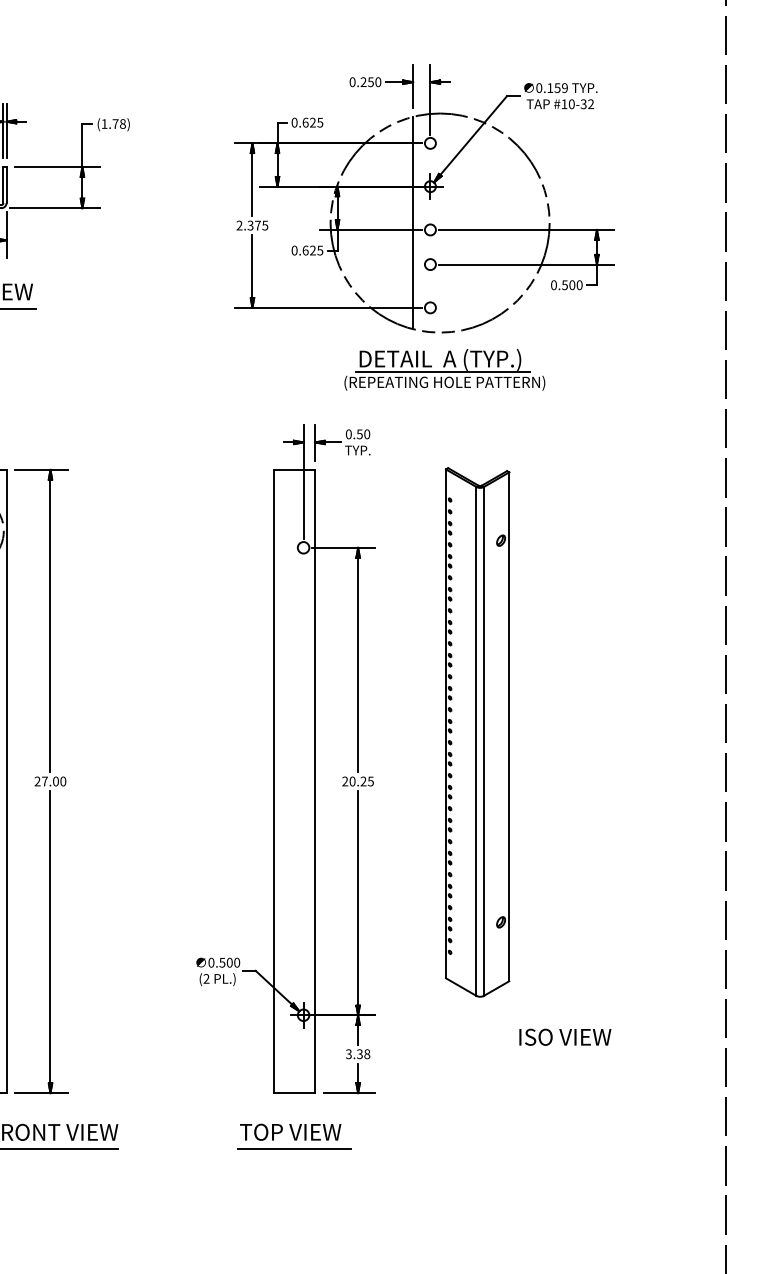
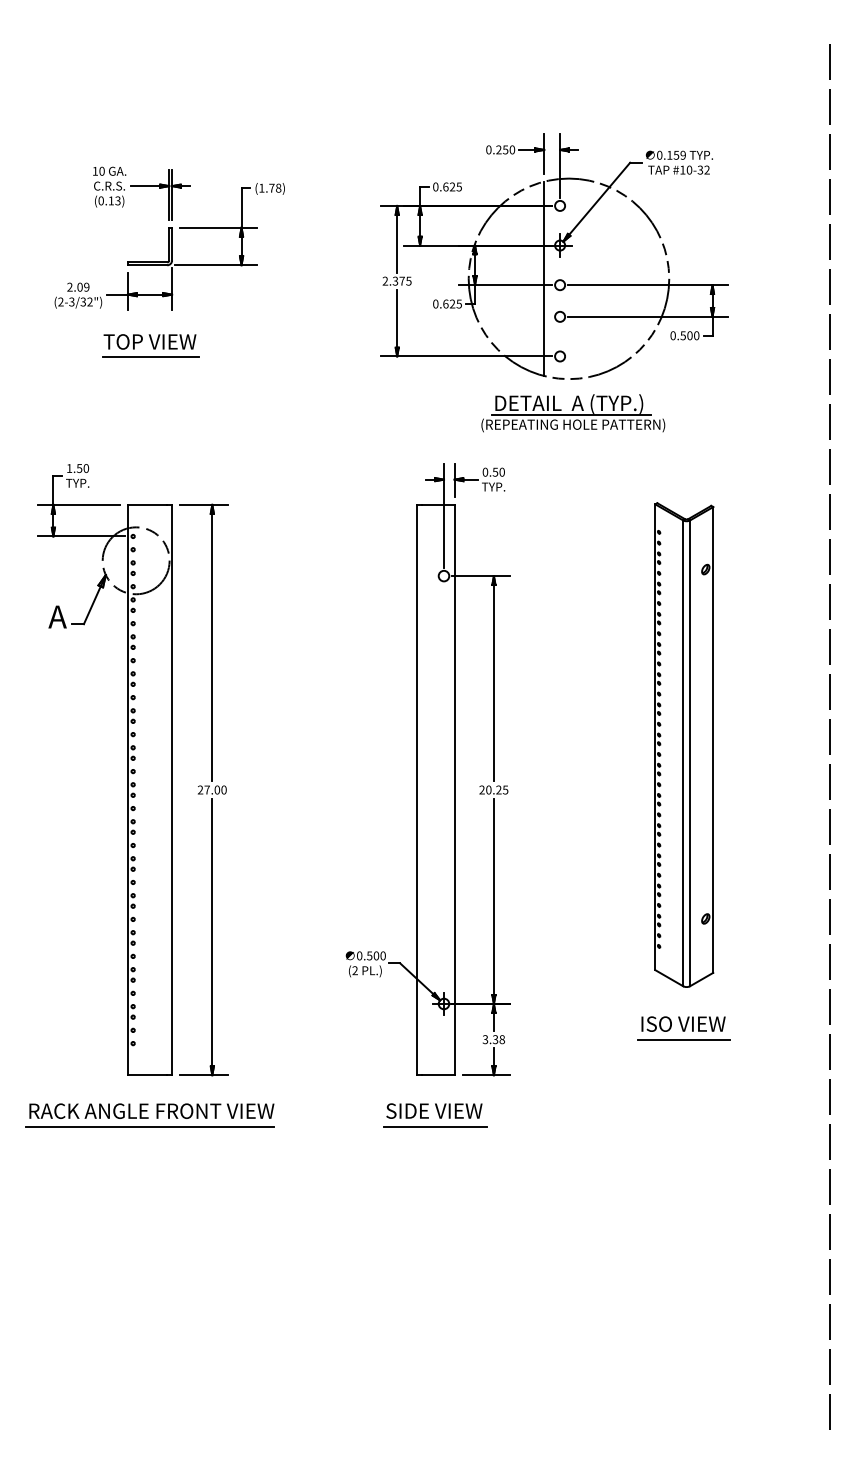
part: (477, 731) -> (684, 744), moved
line: (565, 1054) -> (683, 1039), added
text: (292, 1131) -> (433, 1110), TOP VIEW -> SIDE VIEW

